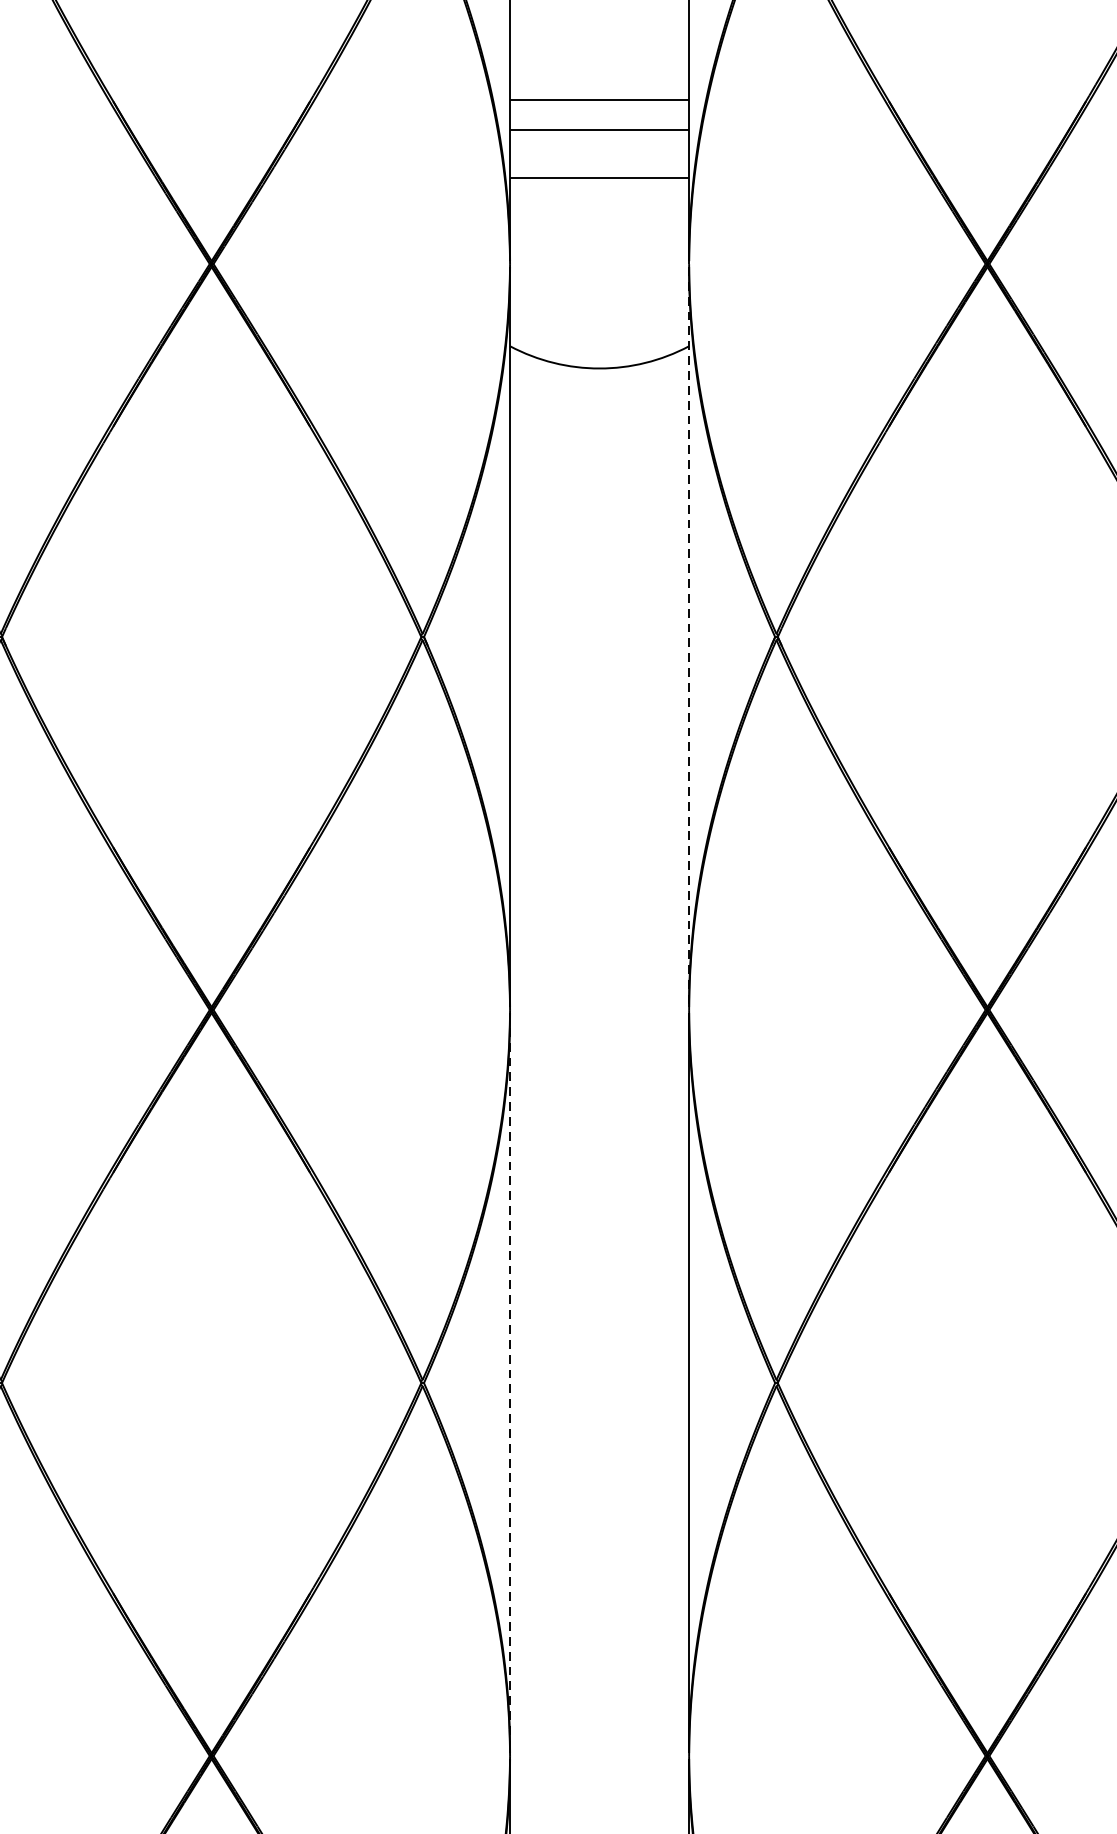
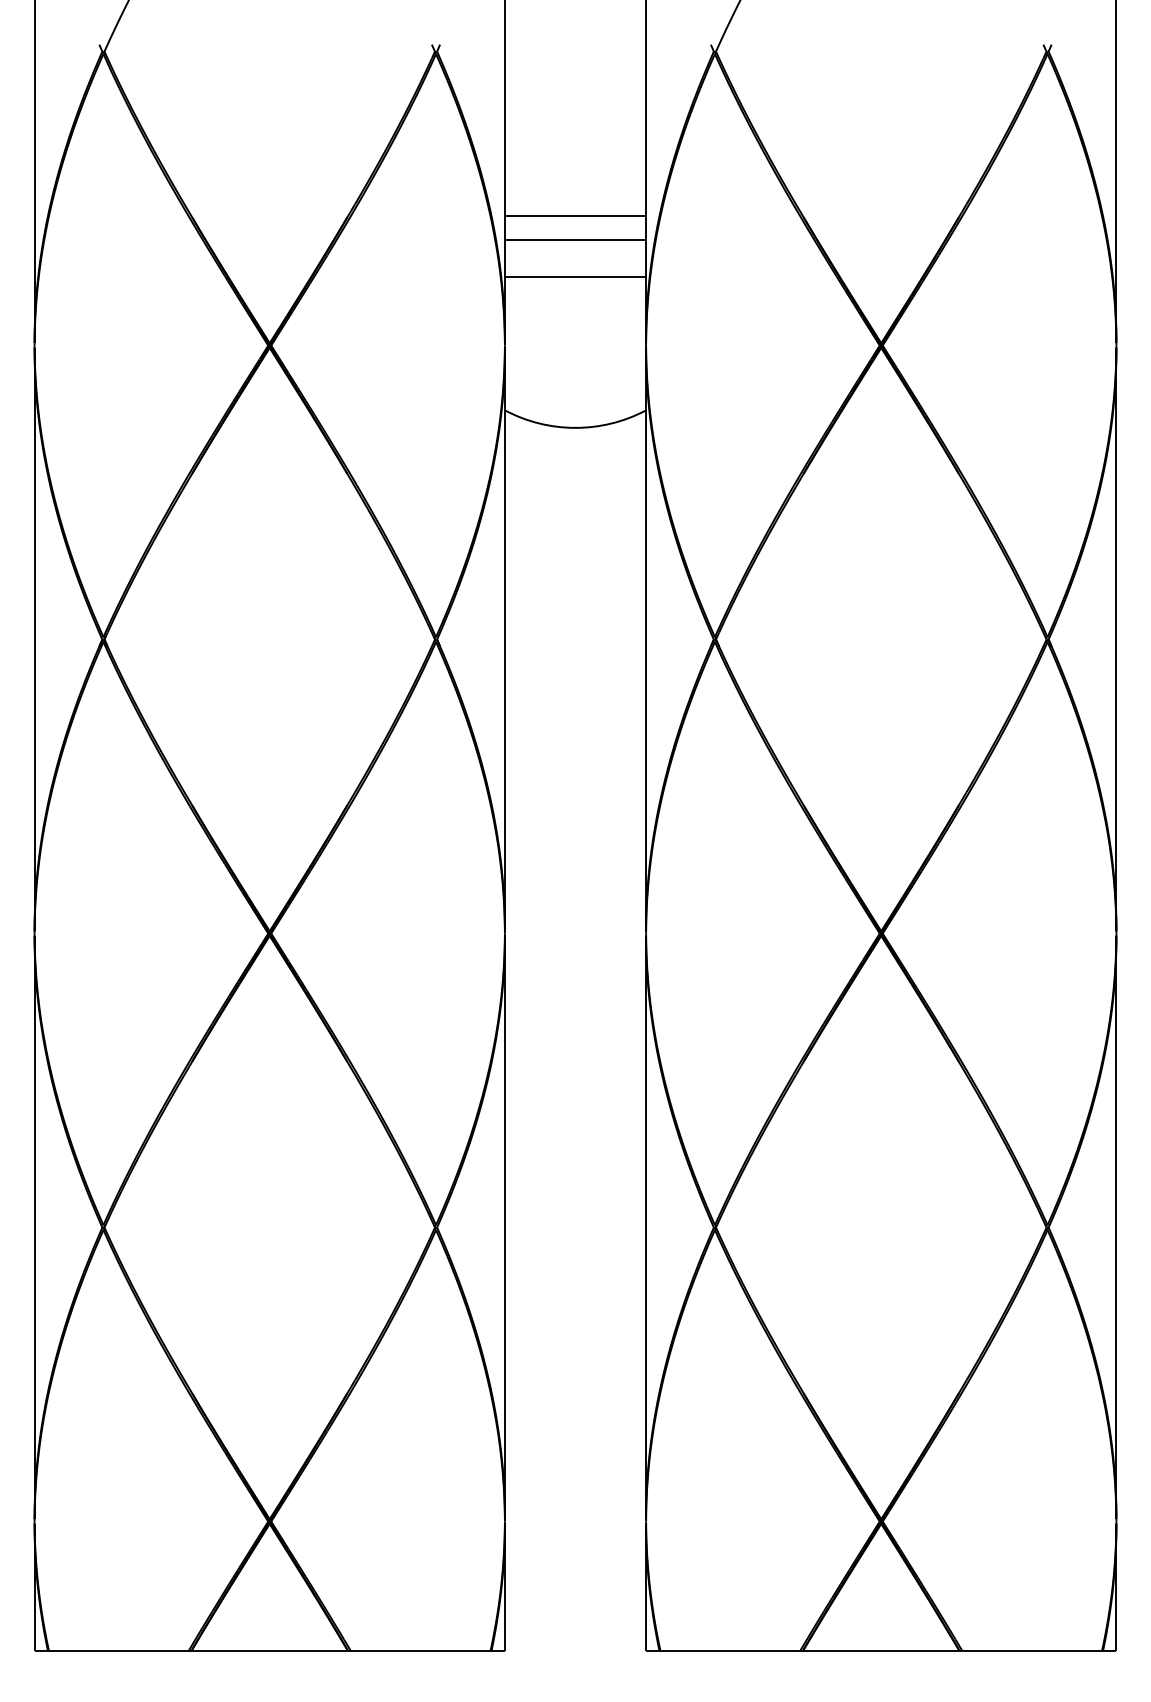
line: (689, 636) -> (646, 639), dashed -> solid
line: (509, 1382) -> (504, 1227), dashed -> solid

